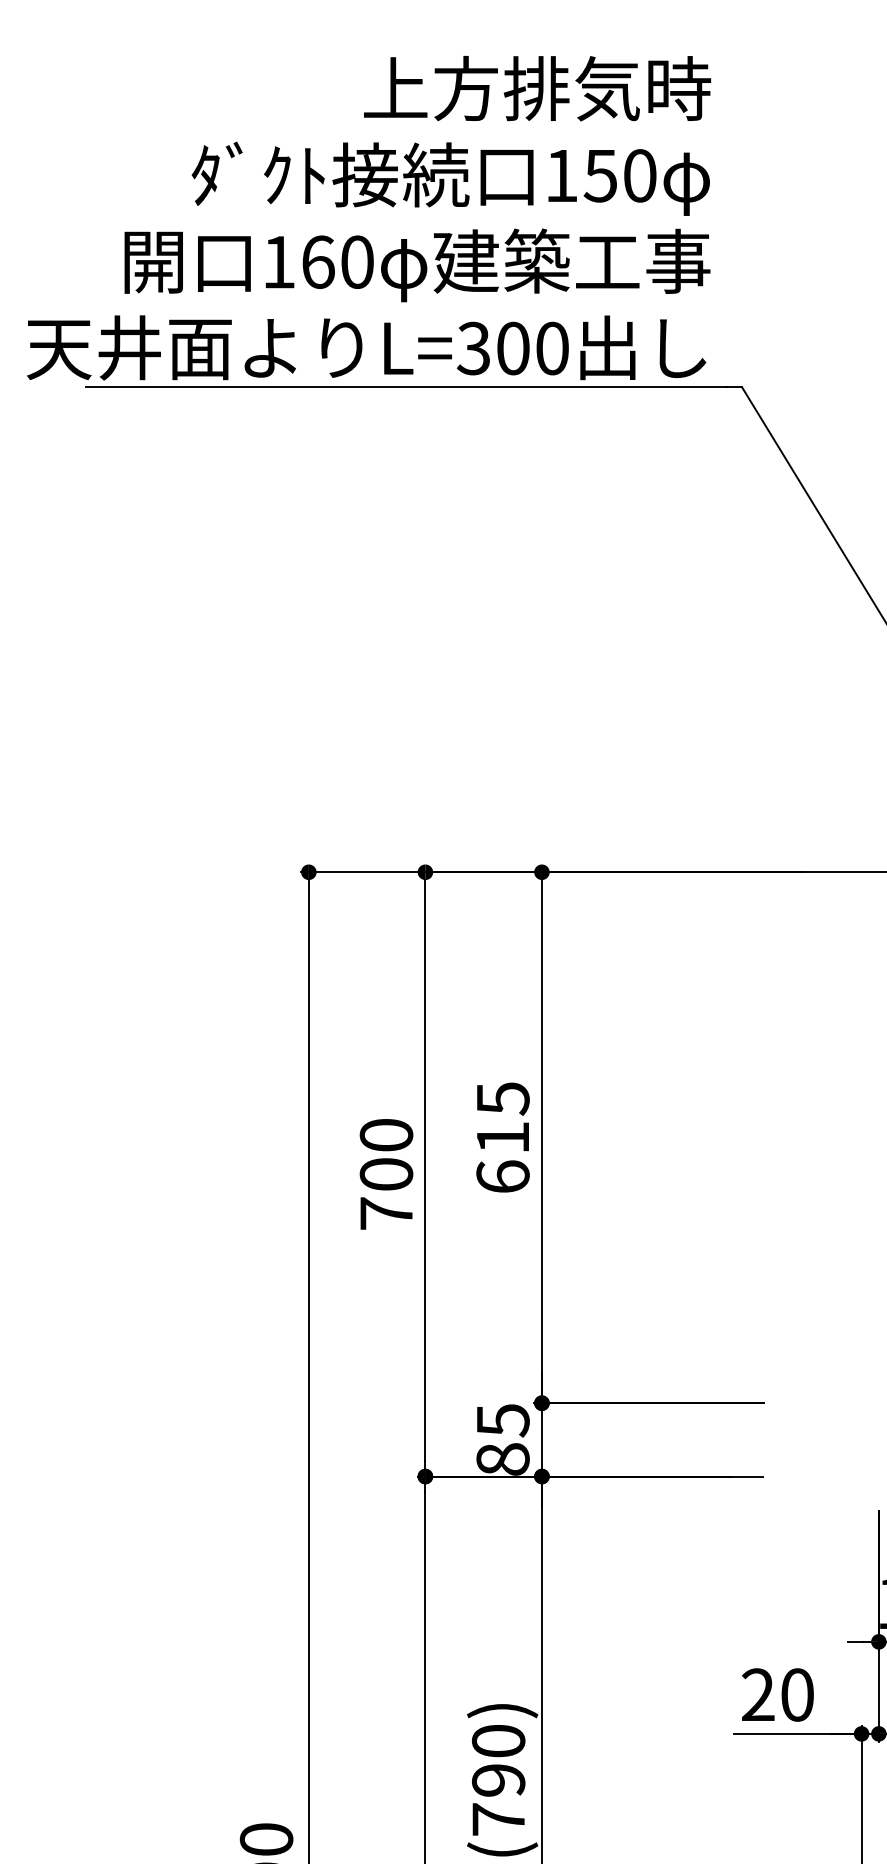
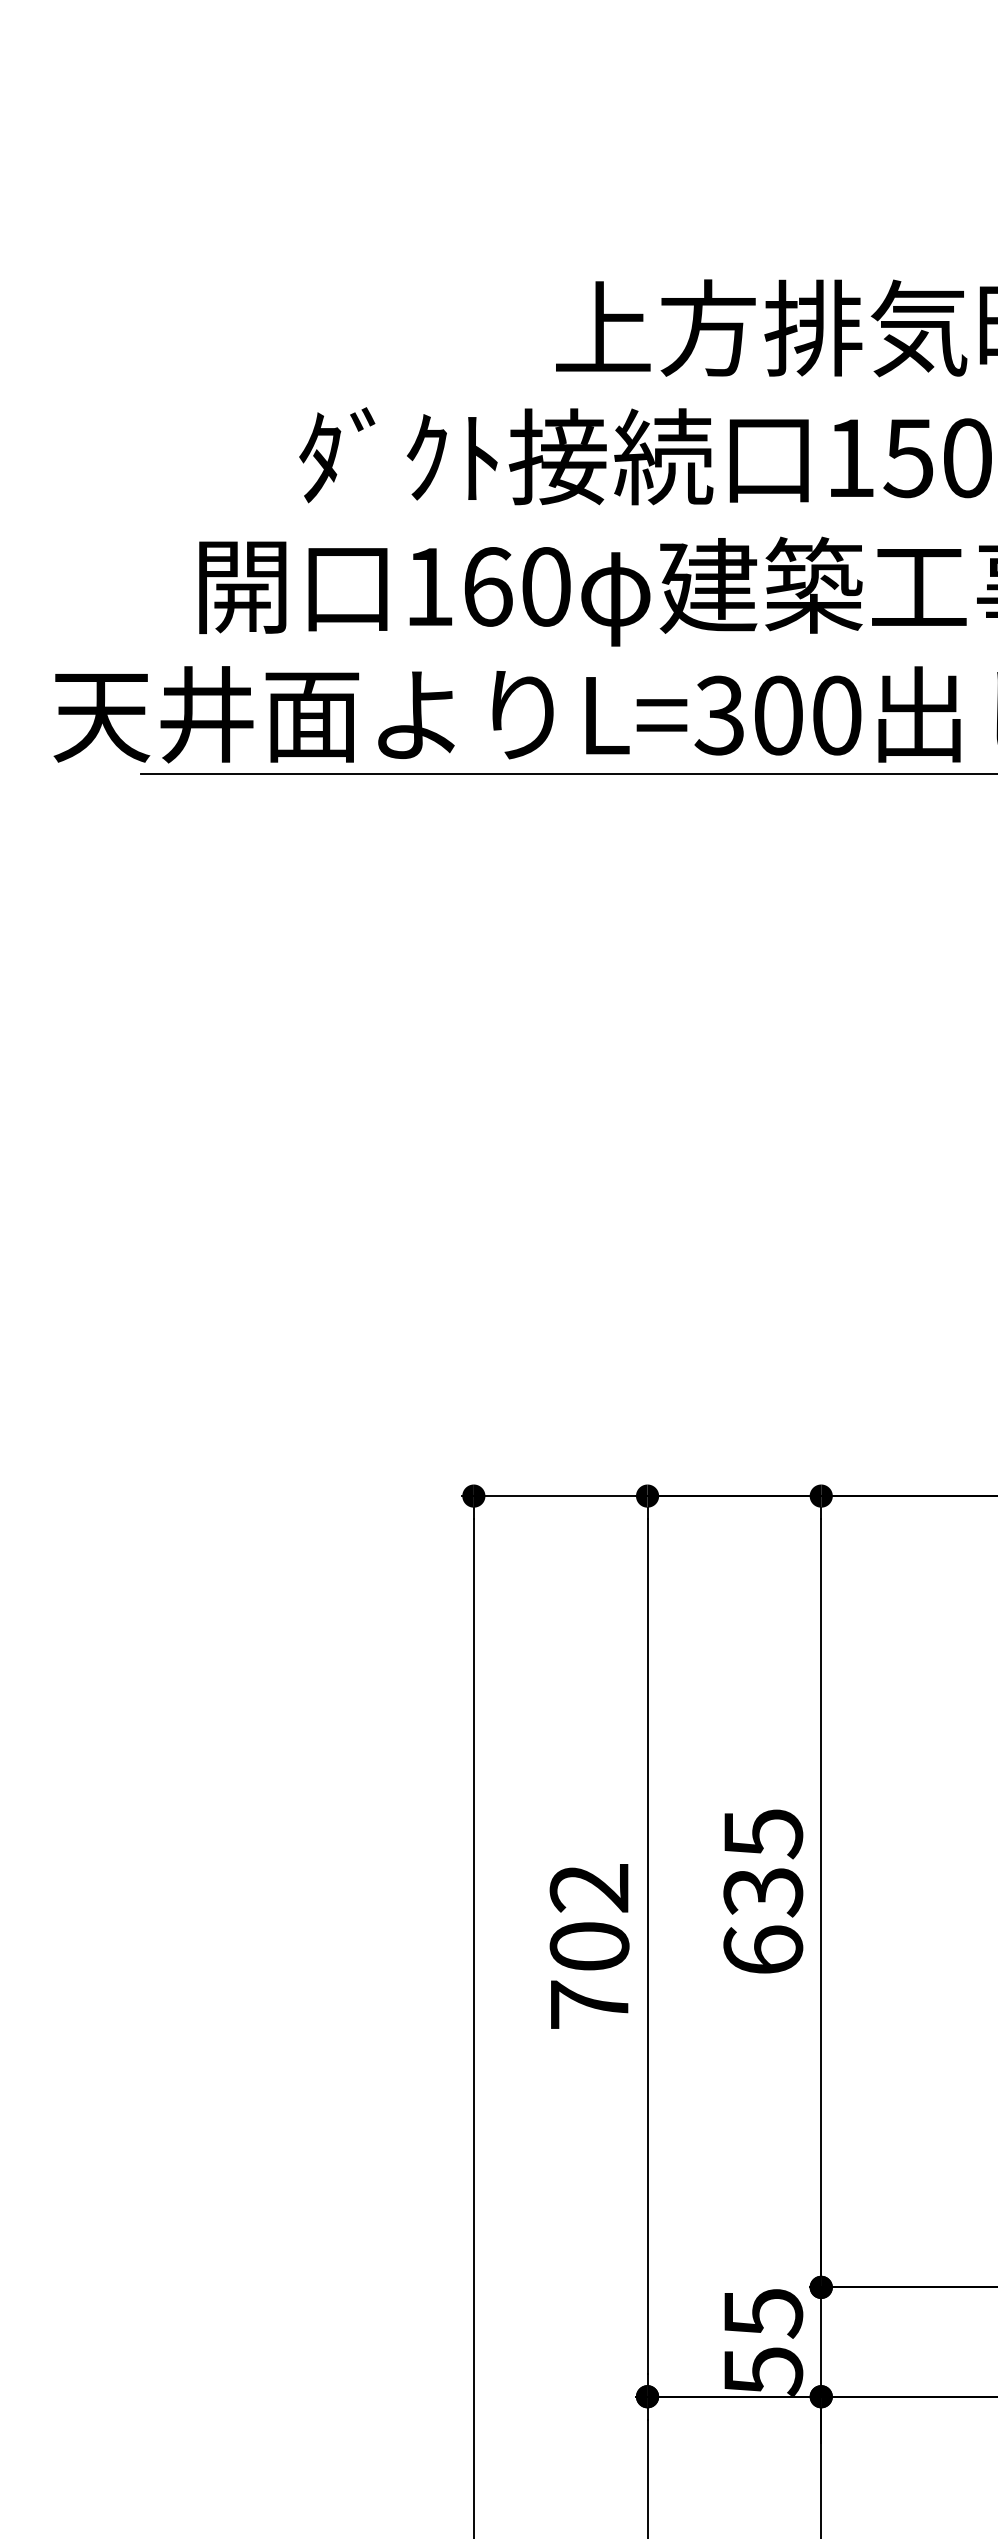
text: (386, 1135) -> (589, 1888), 700 -> 702
text: (502, 1138) -> (762, 1892), 615 -> 635
text: (502, 1459) -> (762, 2371), 85 -> 55

